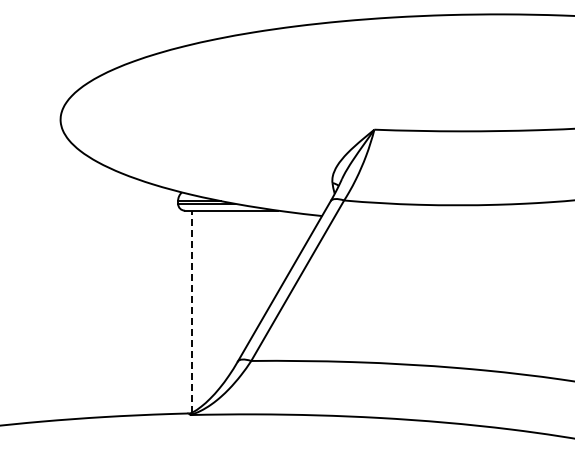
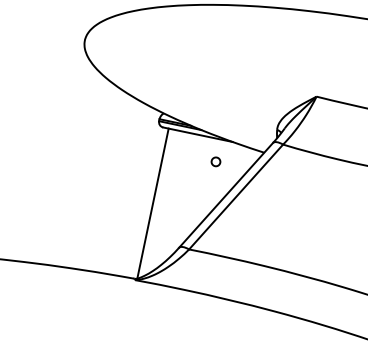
part: (261, 240) -> (215, 161), added
line: (192, 311) -> (153, 203), dashed -> solid

